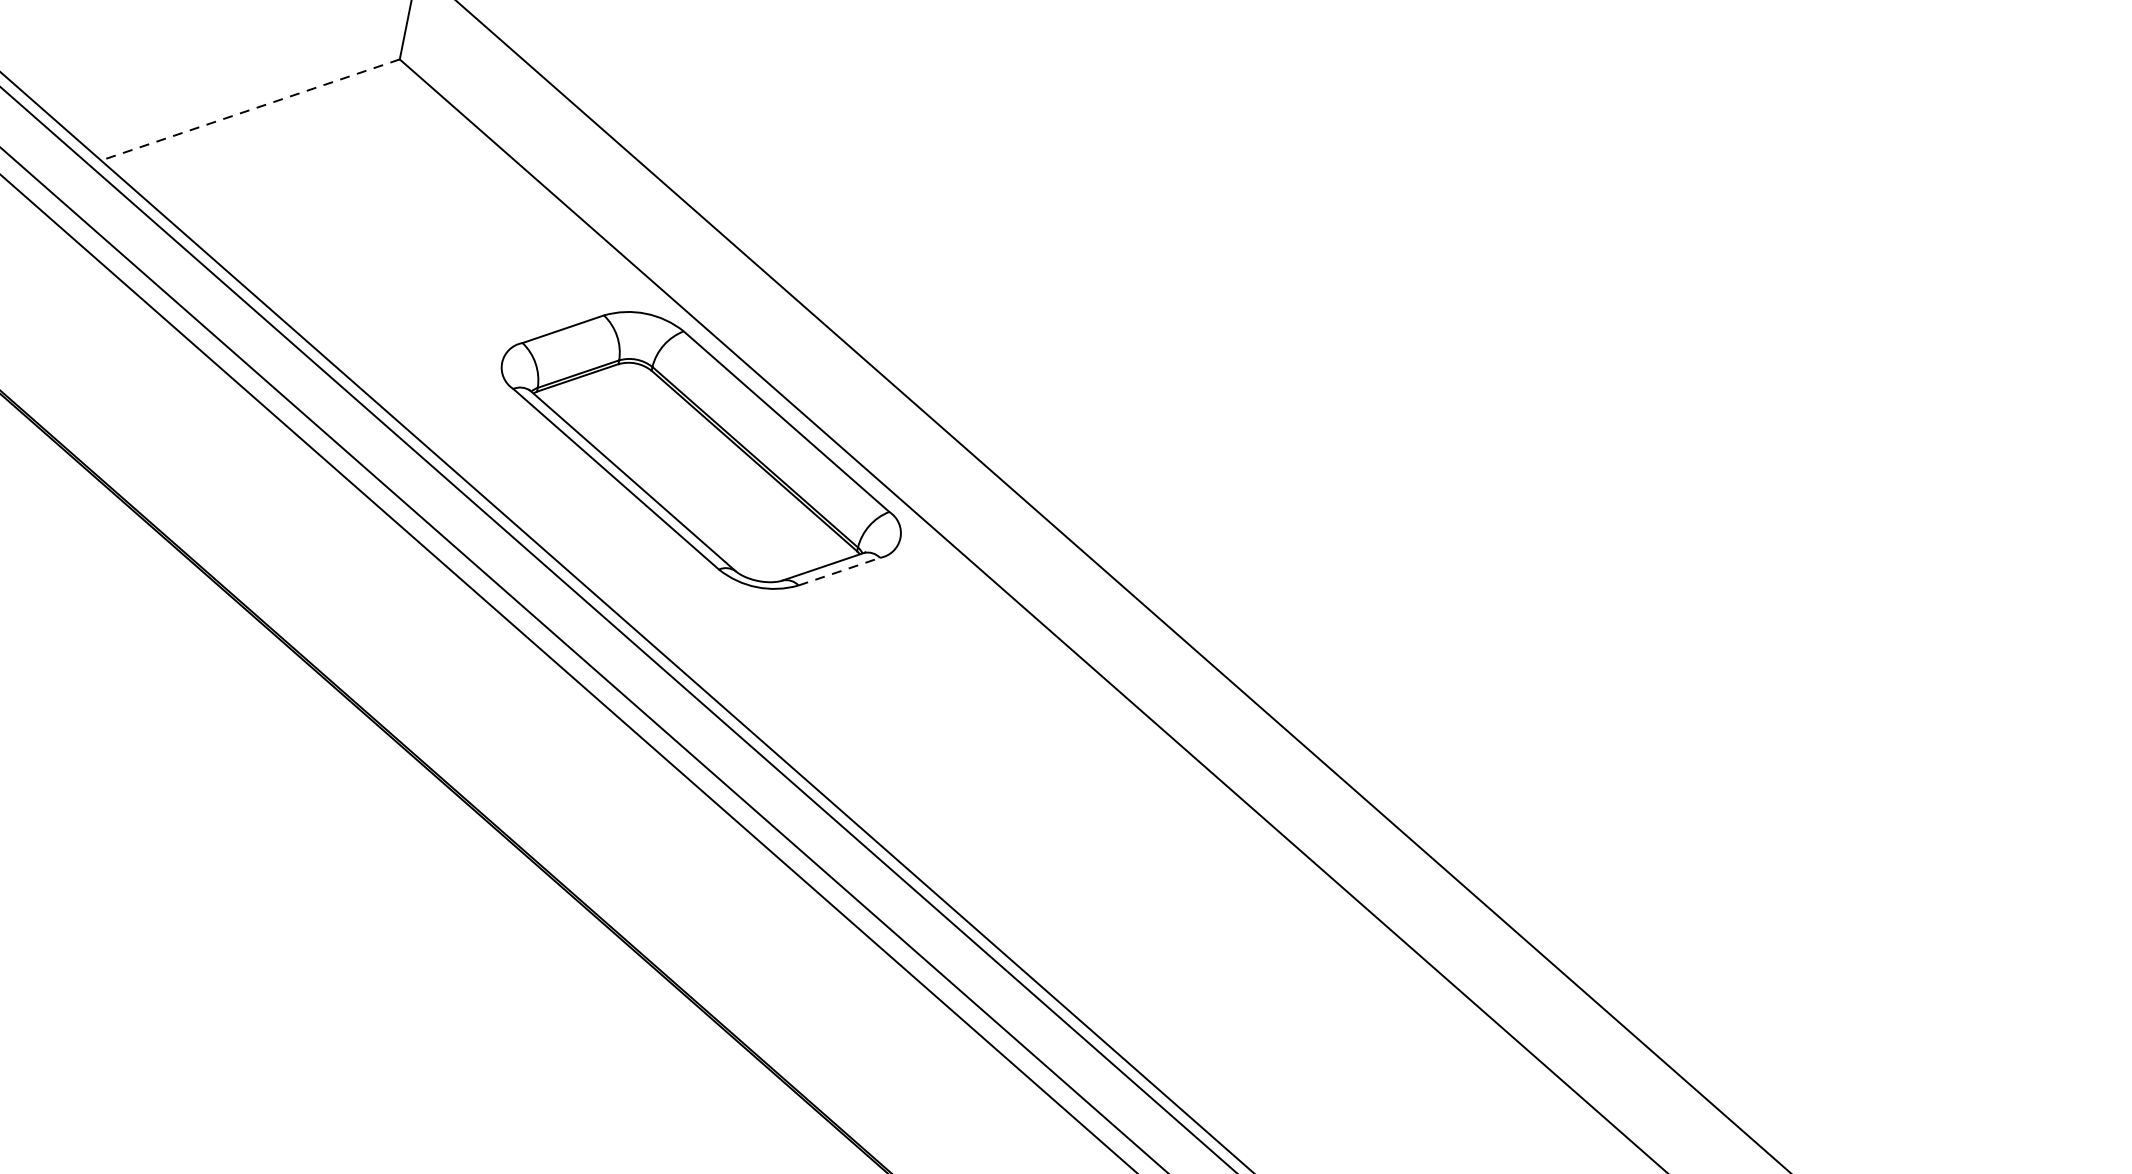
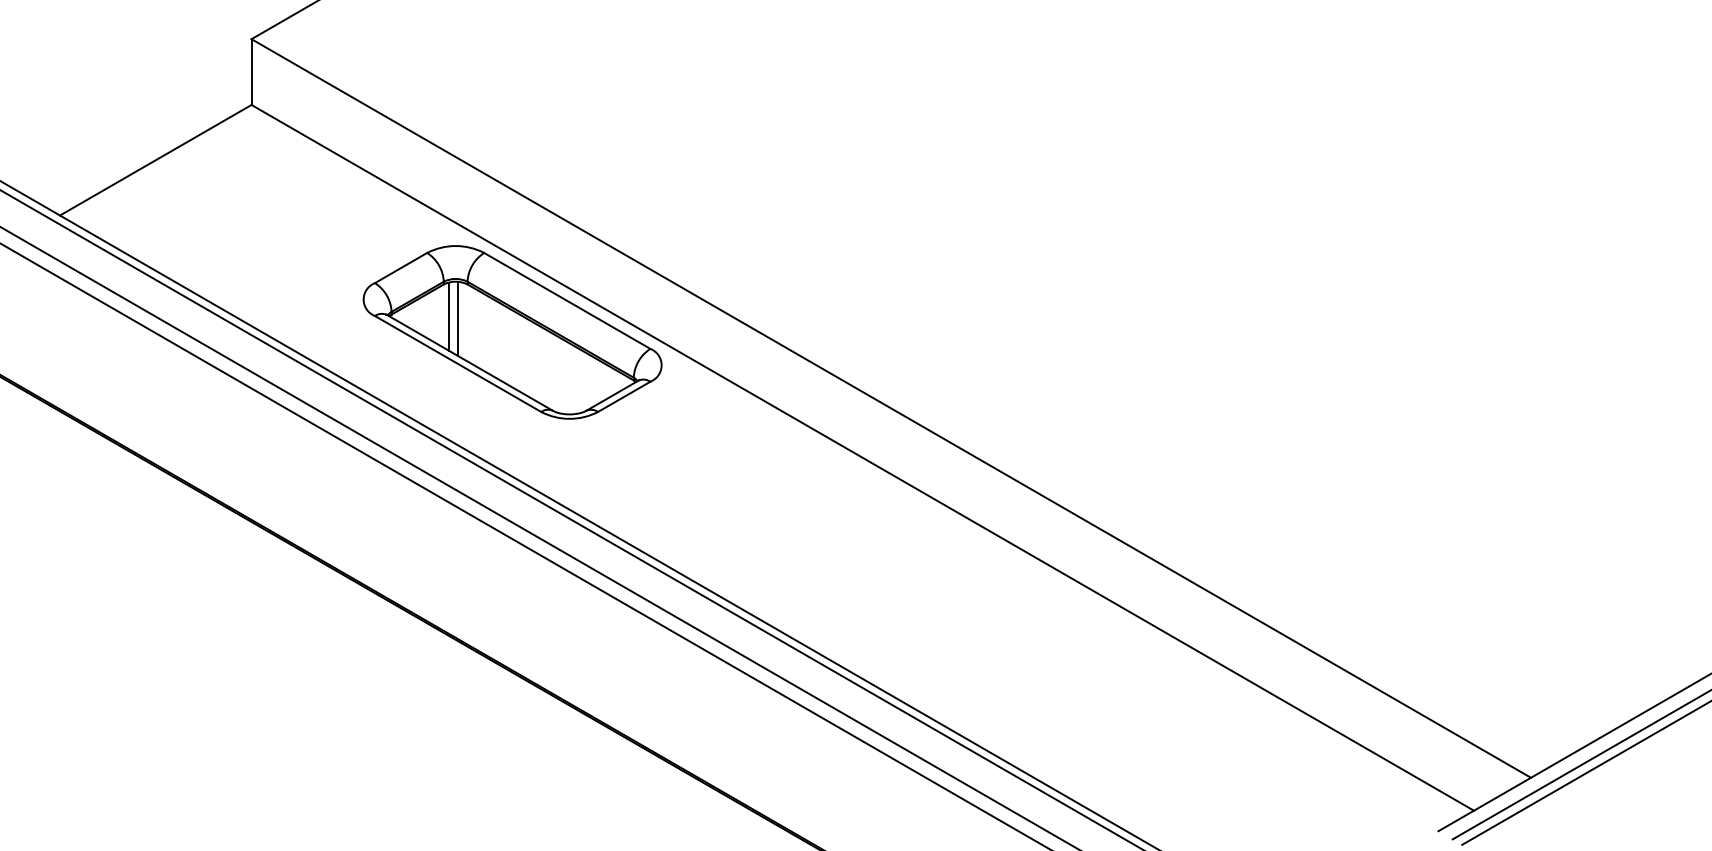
line: (249, 110) -> (155, 160), dashed -> solid
line: (616, 410) -> (448, 316), added
line: (629, 415) -> (458, 318), added
line: (839, 571) -> (624, 396), dashed -> solid

